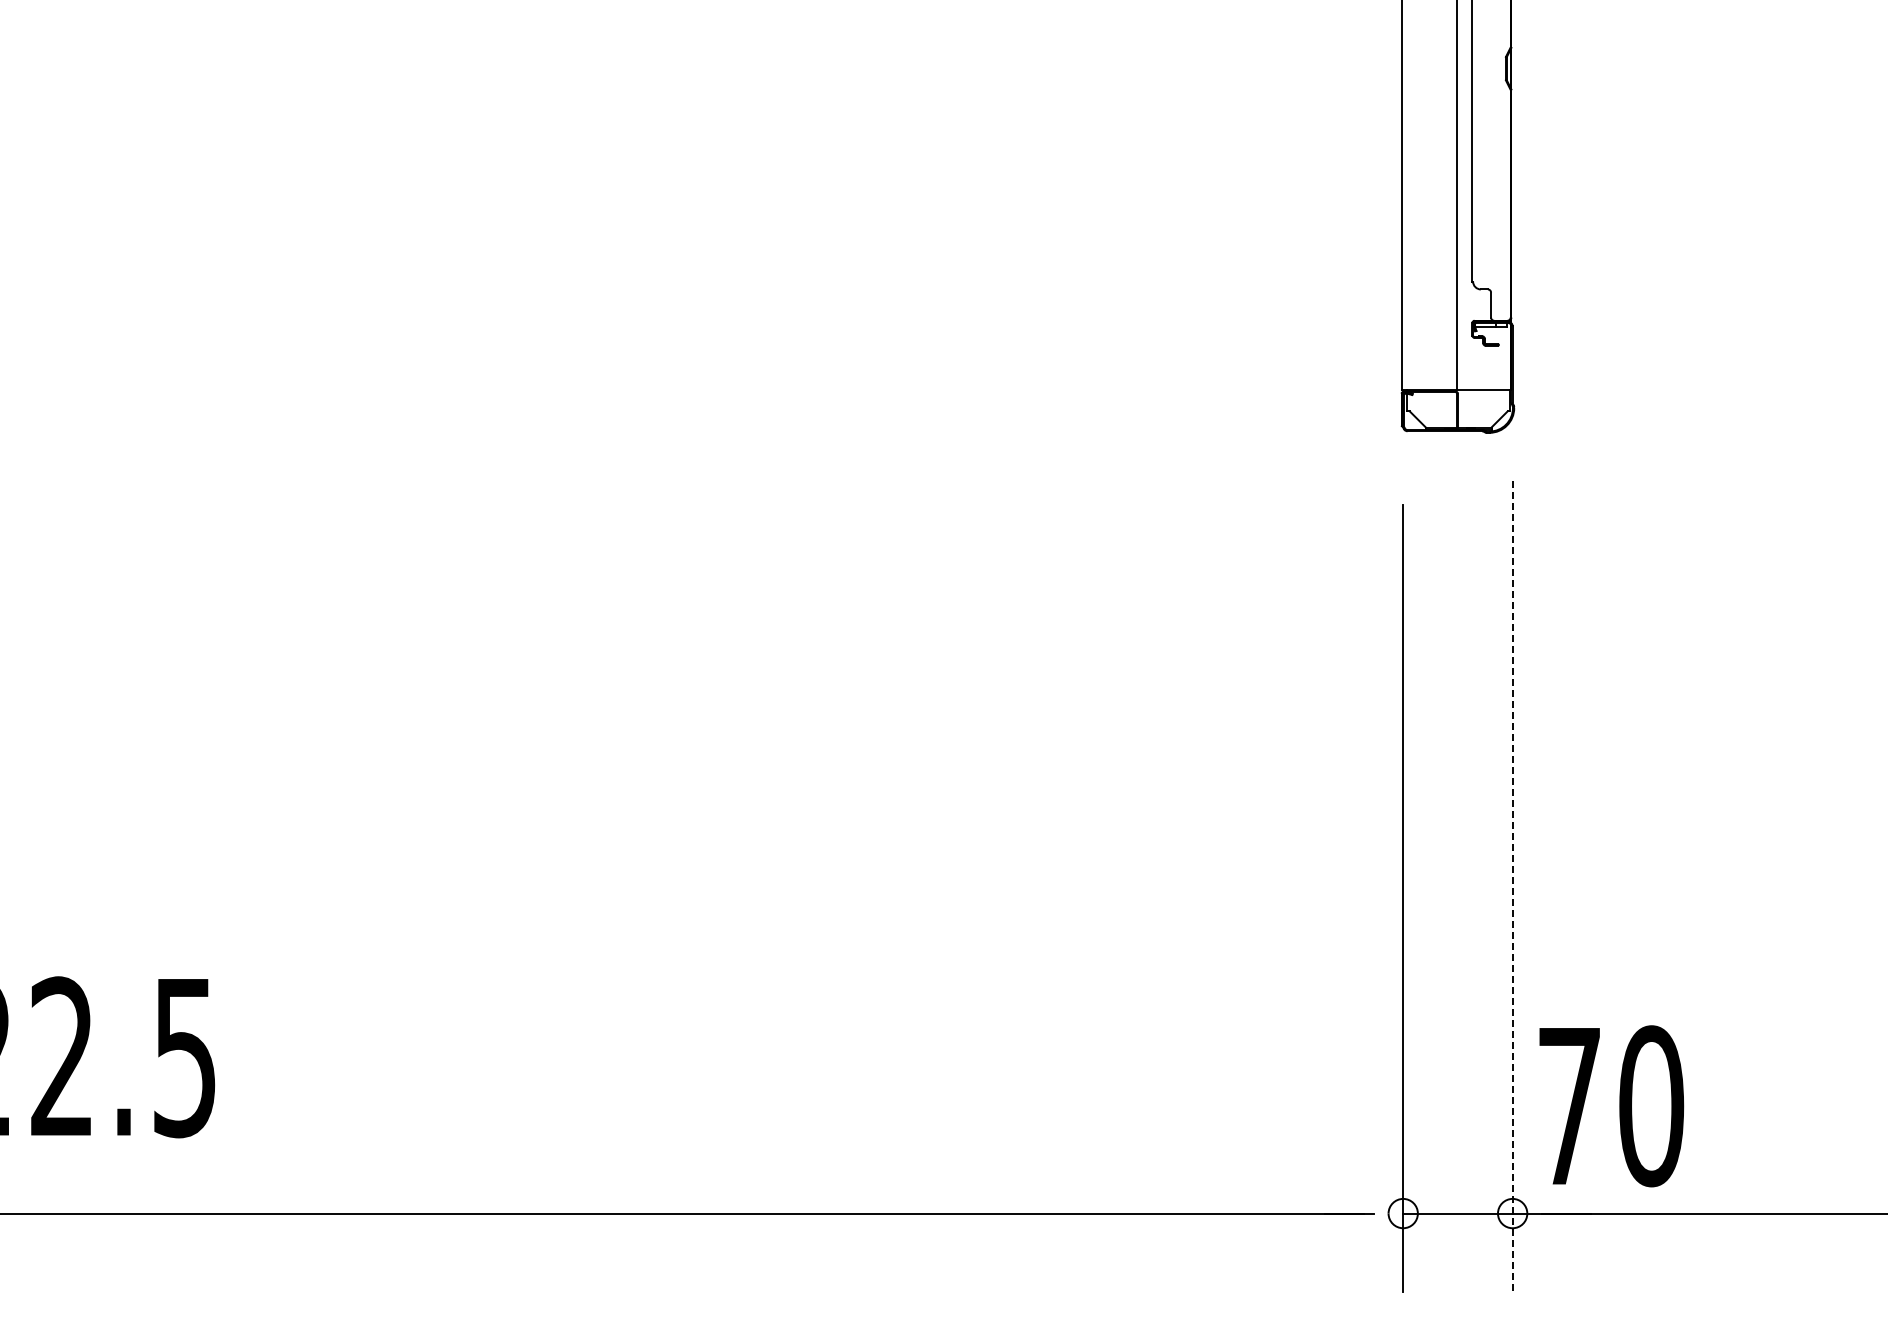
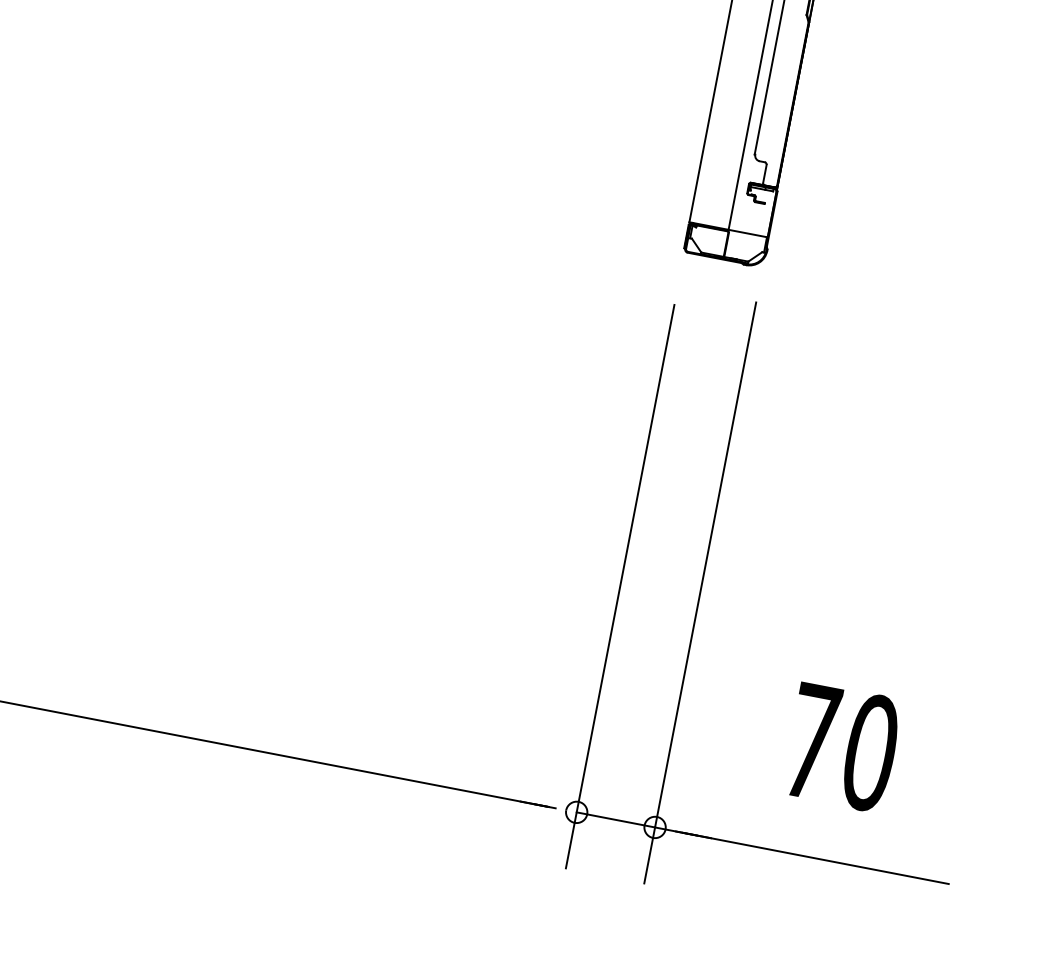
line: (1512, 886) -> (700, 593), dashed -> solid
text: (1611, 1106) -> (841, 747), moved

